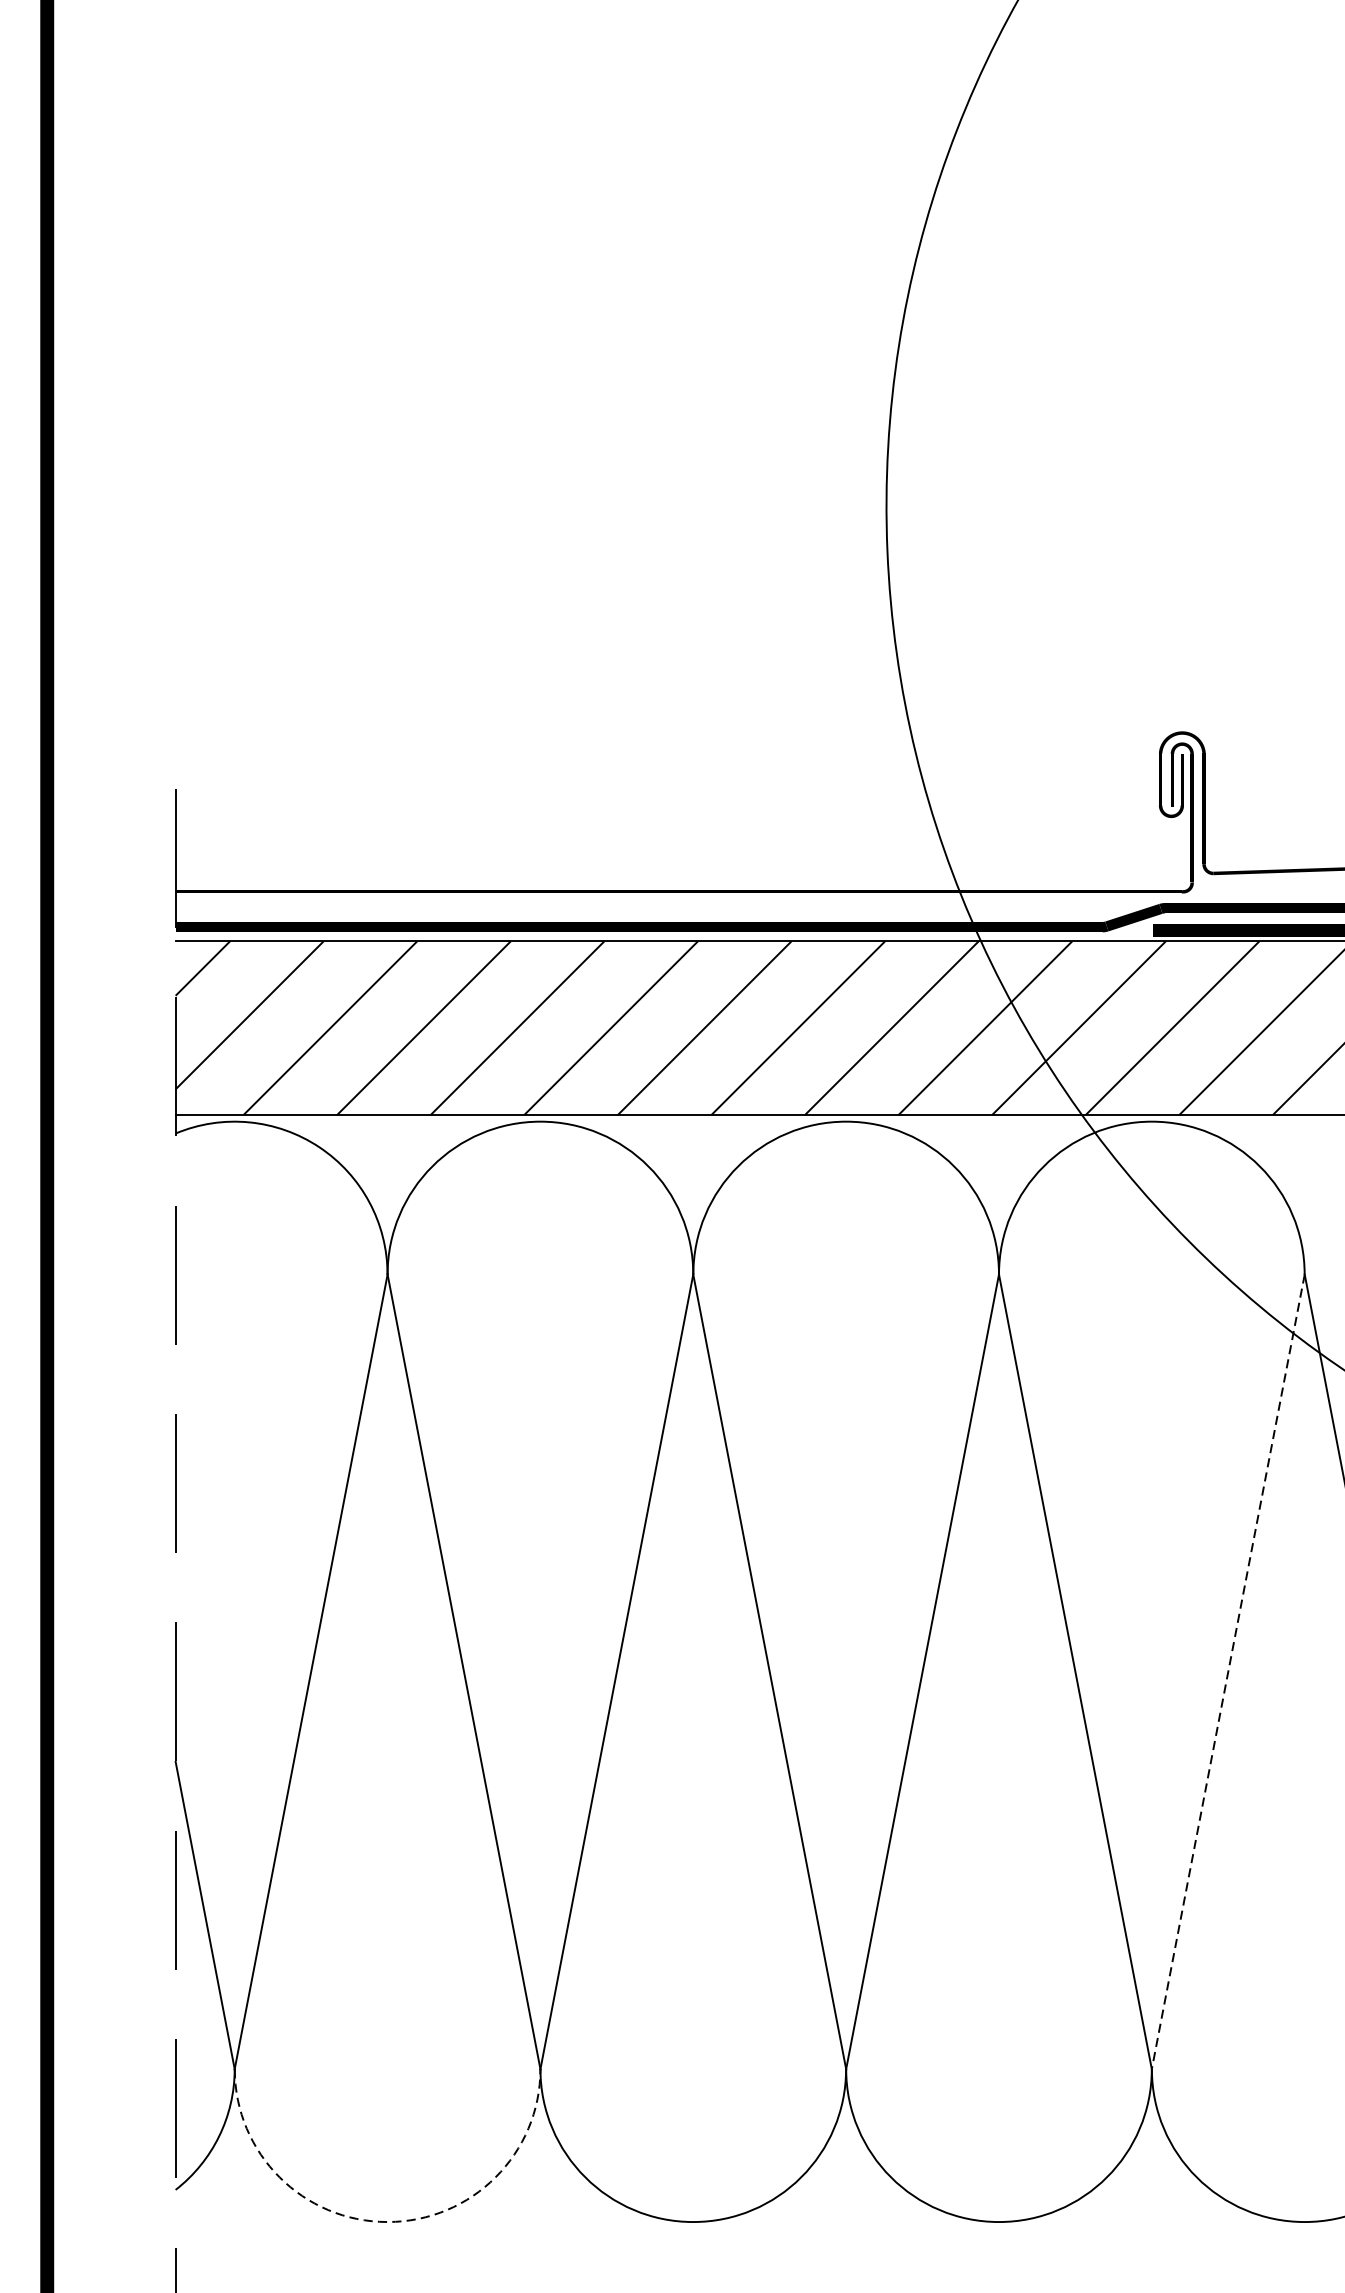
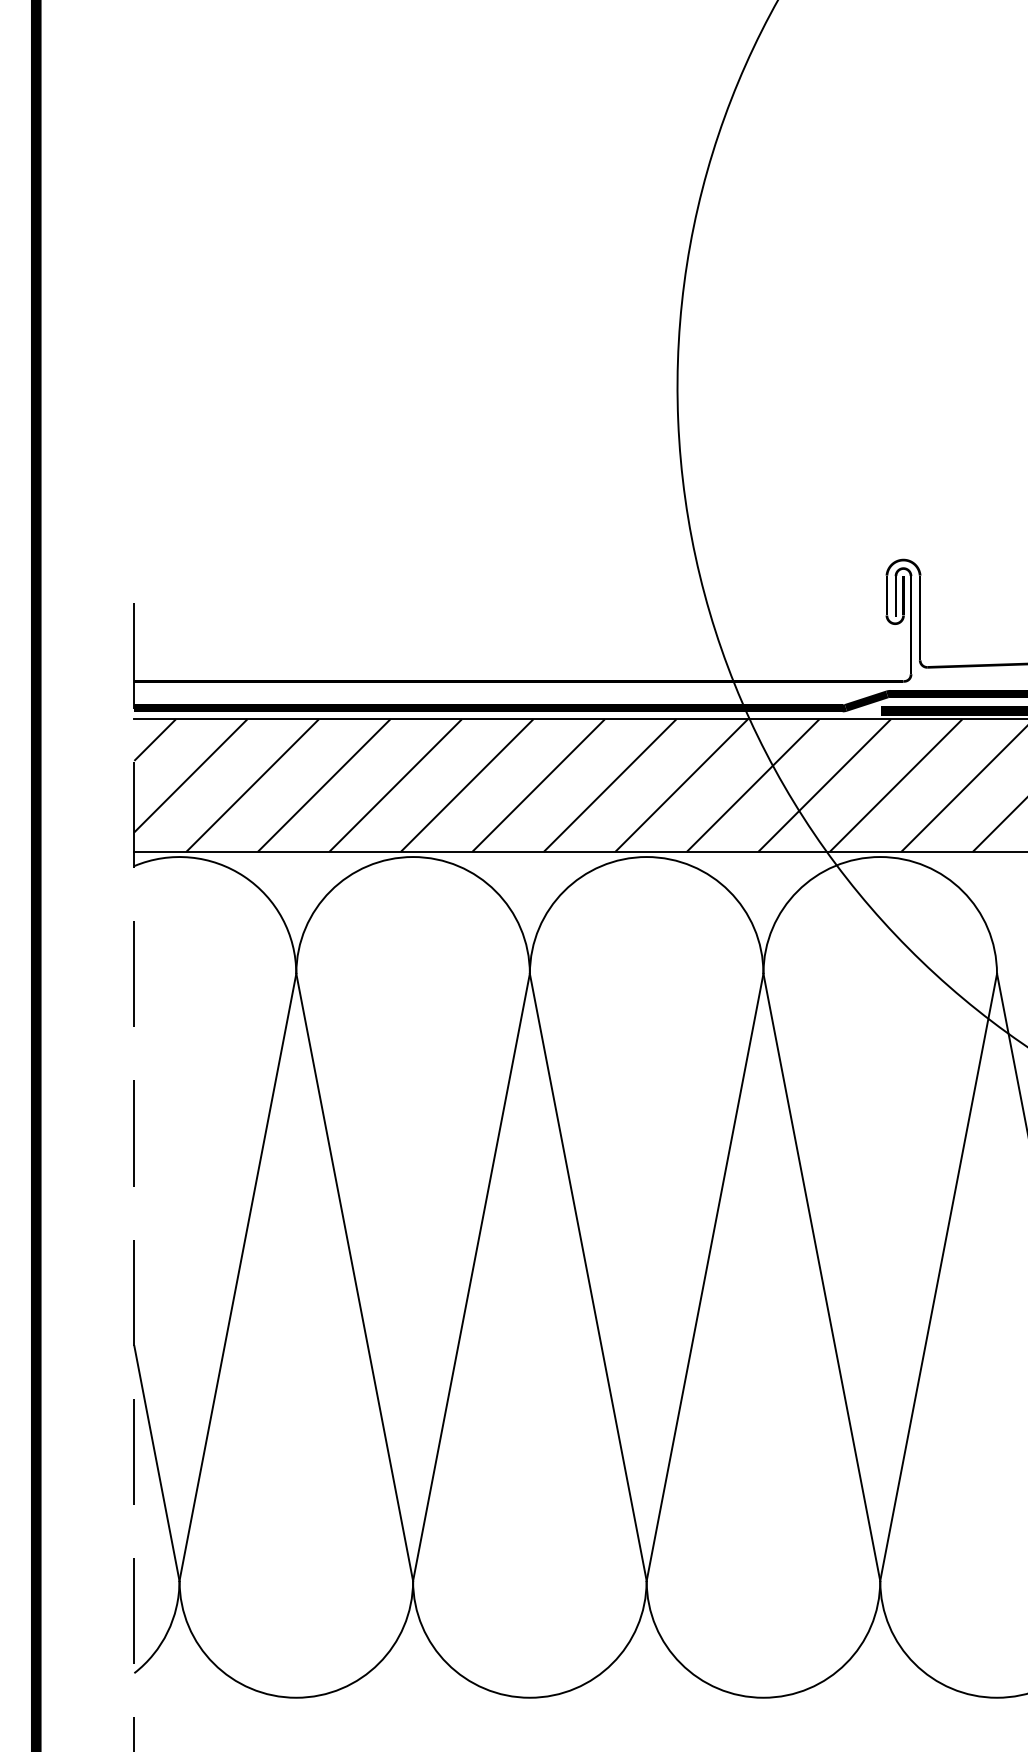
line: (1228, 1671) -> (938, 1277), dashed -> solid
arc: (387, 2221) -> (296, 1697), dashed -> solid

